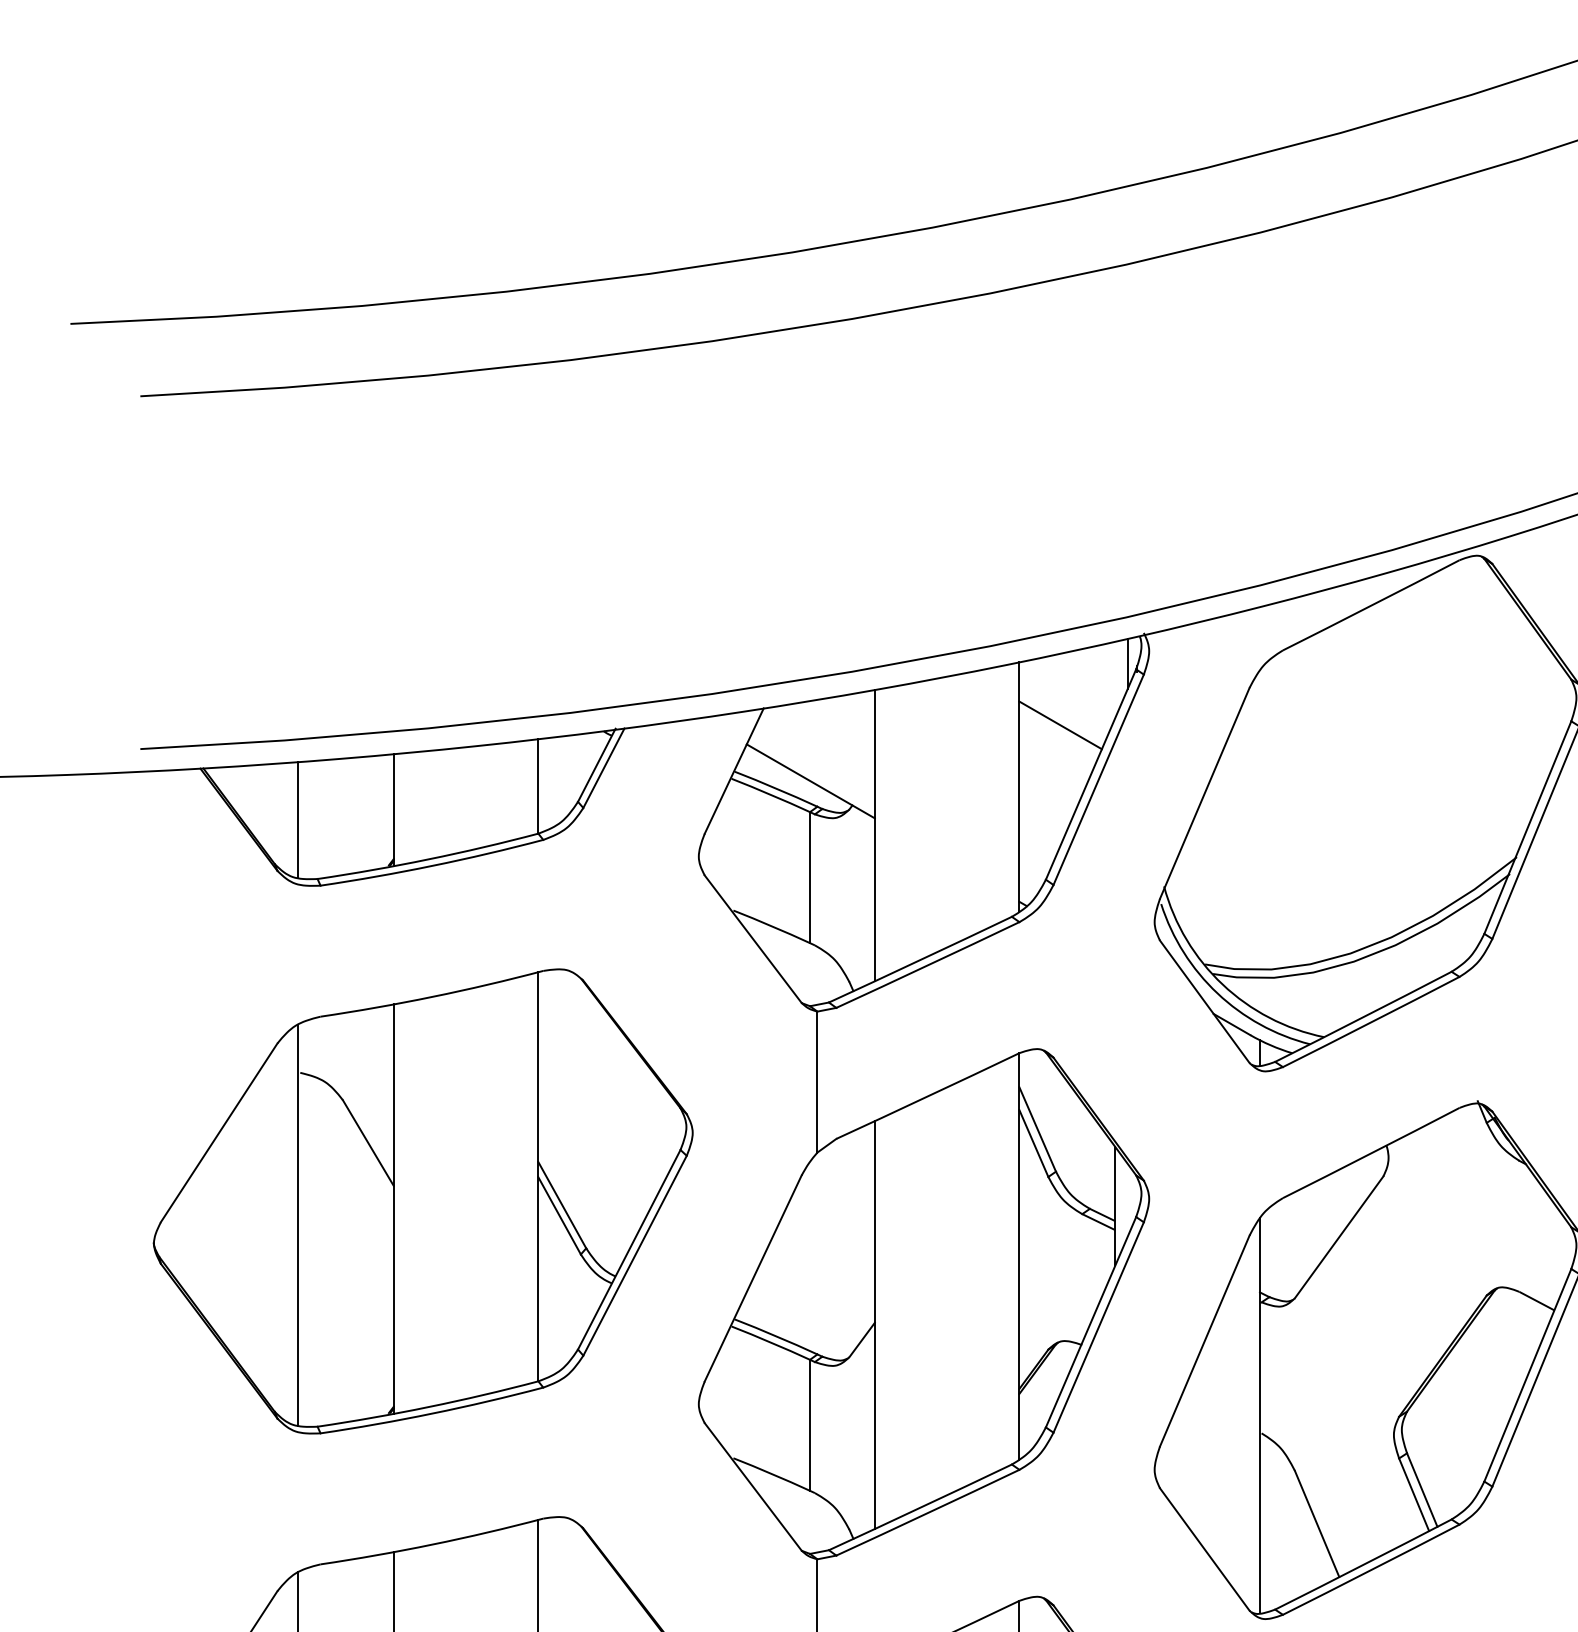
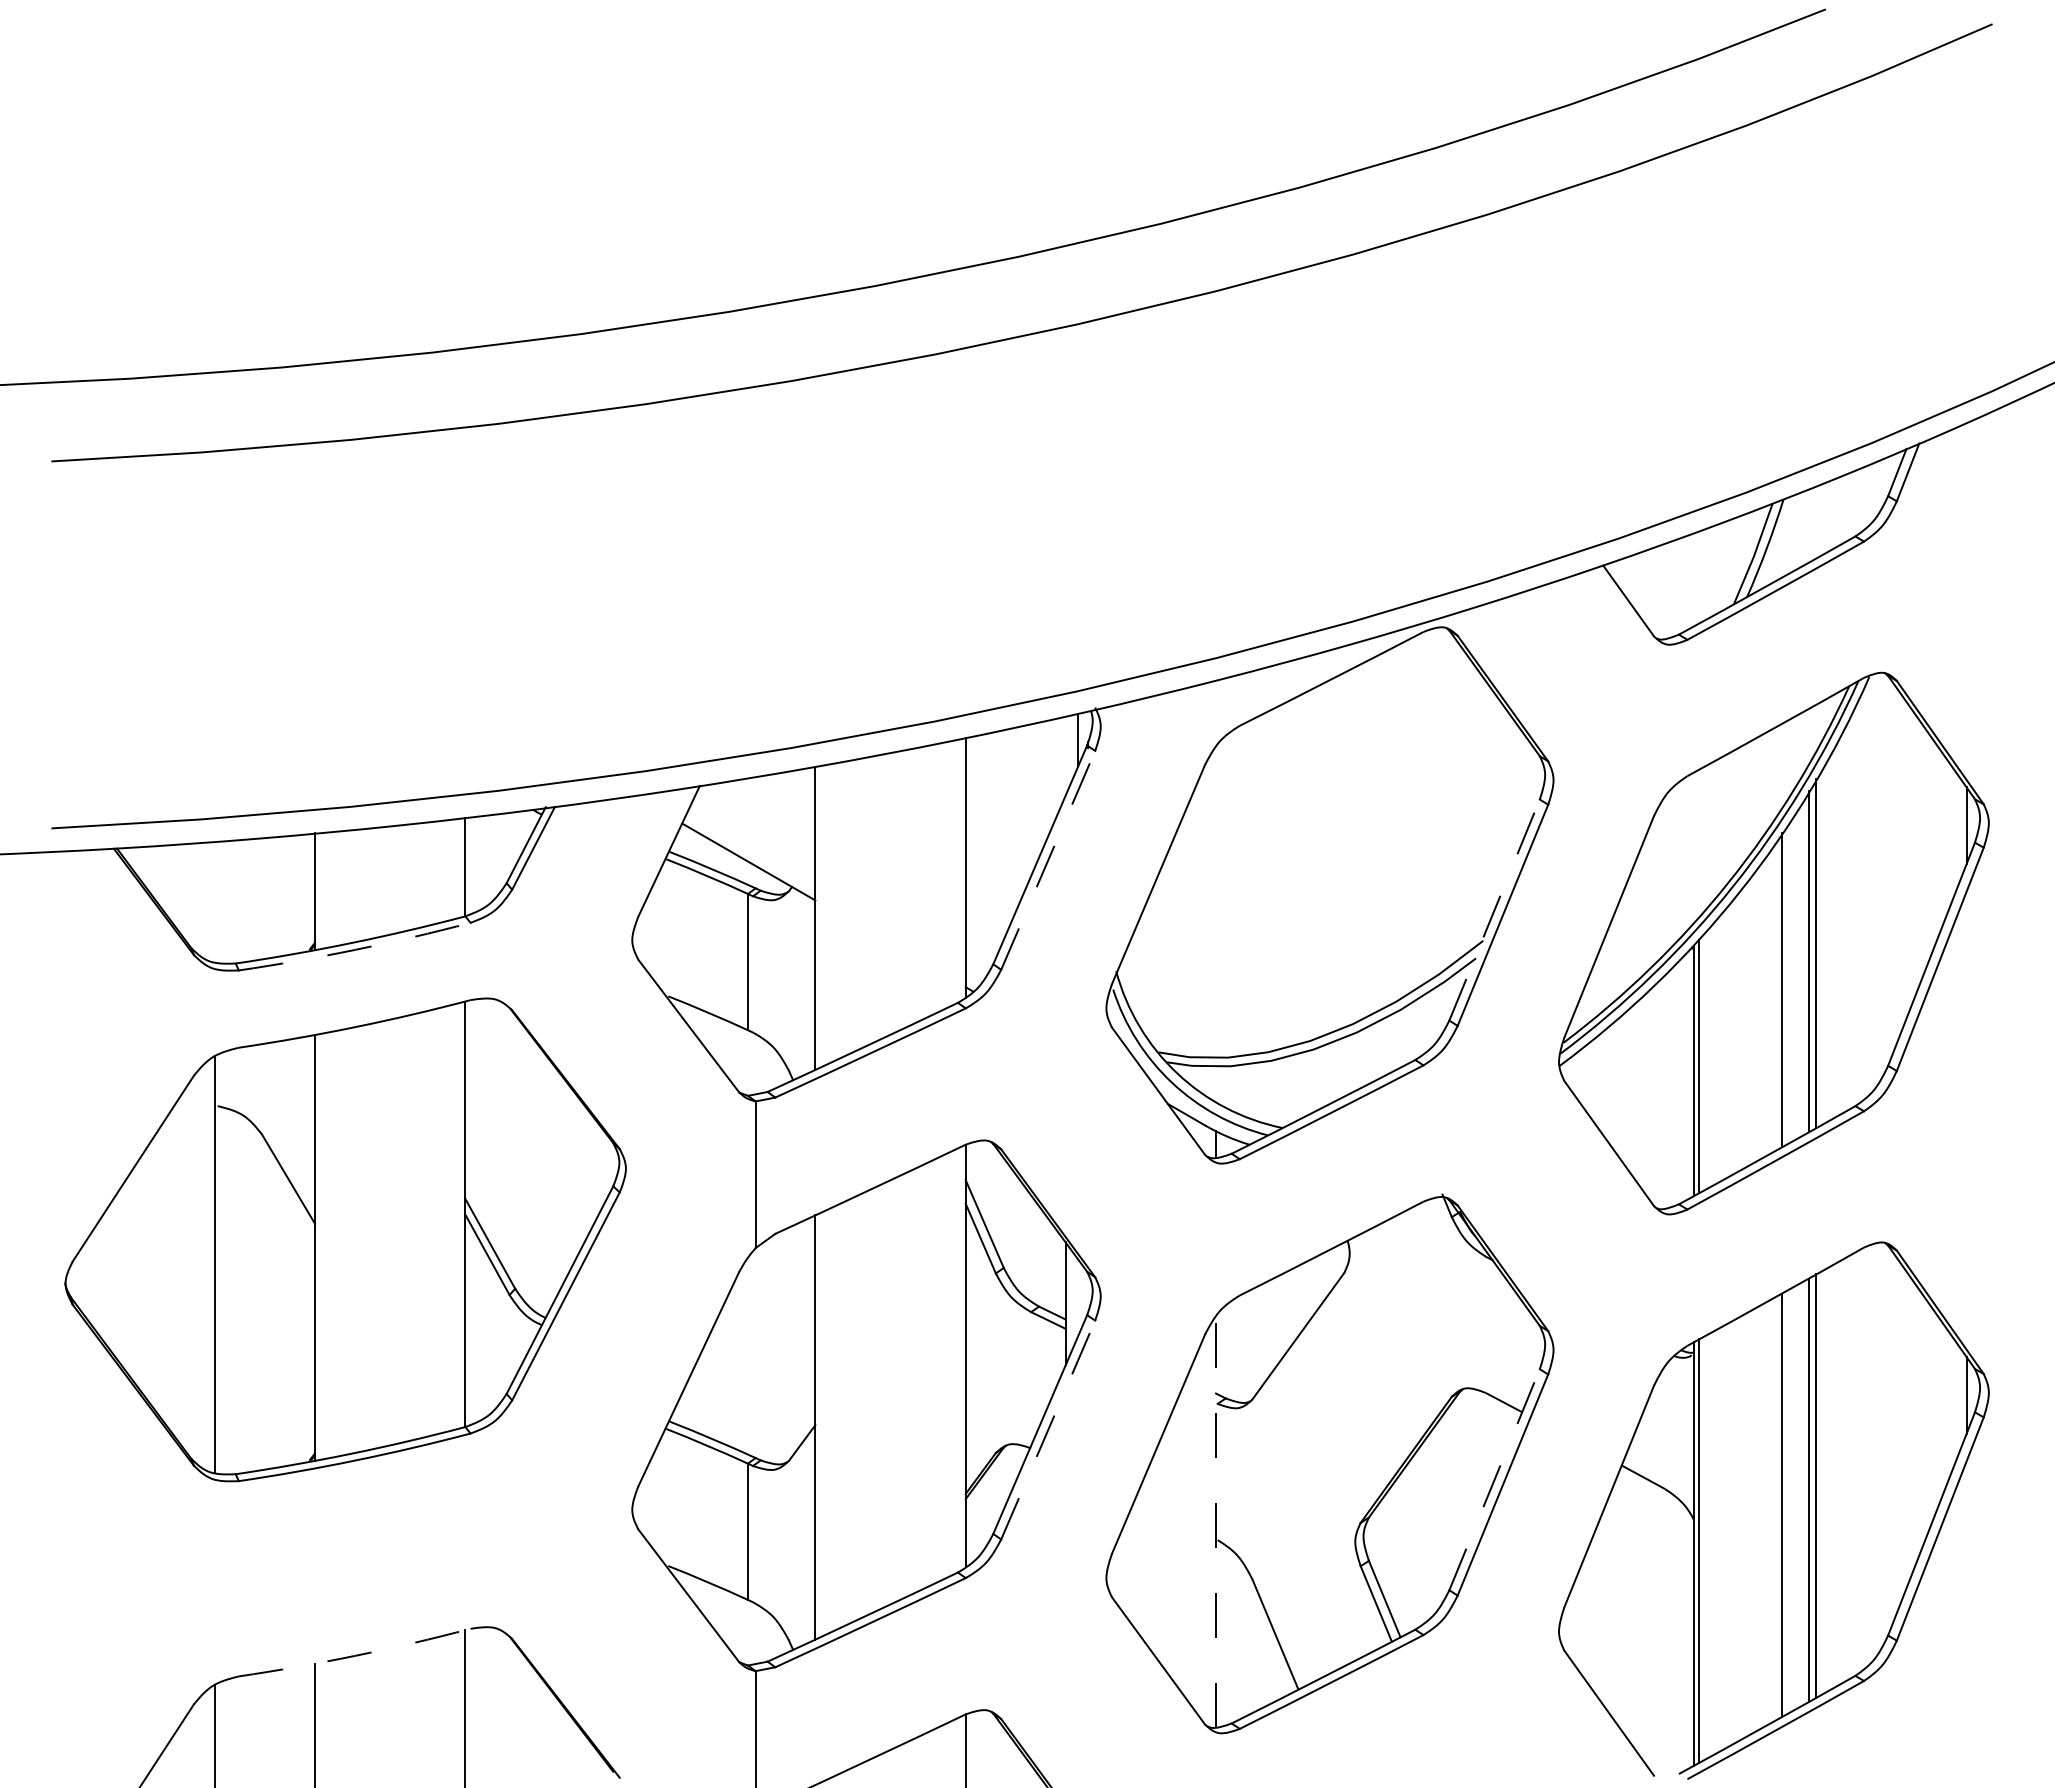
line: (1060, 725) -> (1008, 803), removed
line: (1098, 778) -> (1048, 859), solid -> dashed
line: (298, 819) -> (215, 901), removed
line: (1527, 827) -> (1494, 909), solid -> dashed
arc: (432, 865) -> (355, 949), solid -> dashed
part: (423, 1201) -> (345, 1239), moved
line: (1098, 1326) -> (1048, 1429), solid -> dashed
line: (1527, 1375) -> (1494, 1479), solid -> dashed
line: (1259, 1415) -> (1215, 1521), solid -> dashed
arc: (432, 1544) -> (355, 1655), solid -> dashed

